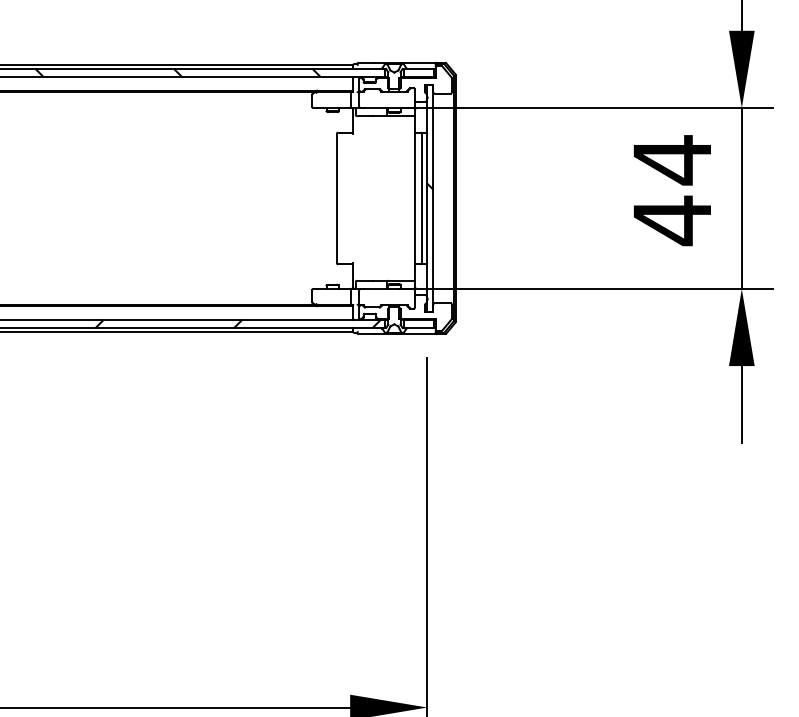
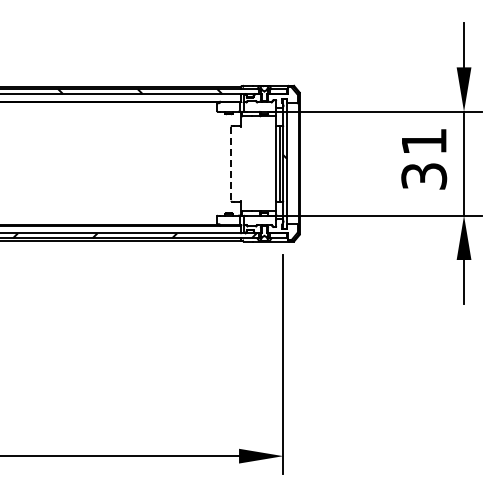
text: (672, 191) -> (424, 159), 44 -> 31
line: (337, 199) -> (231, 164), solid -> dashed

